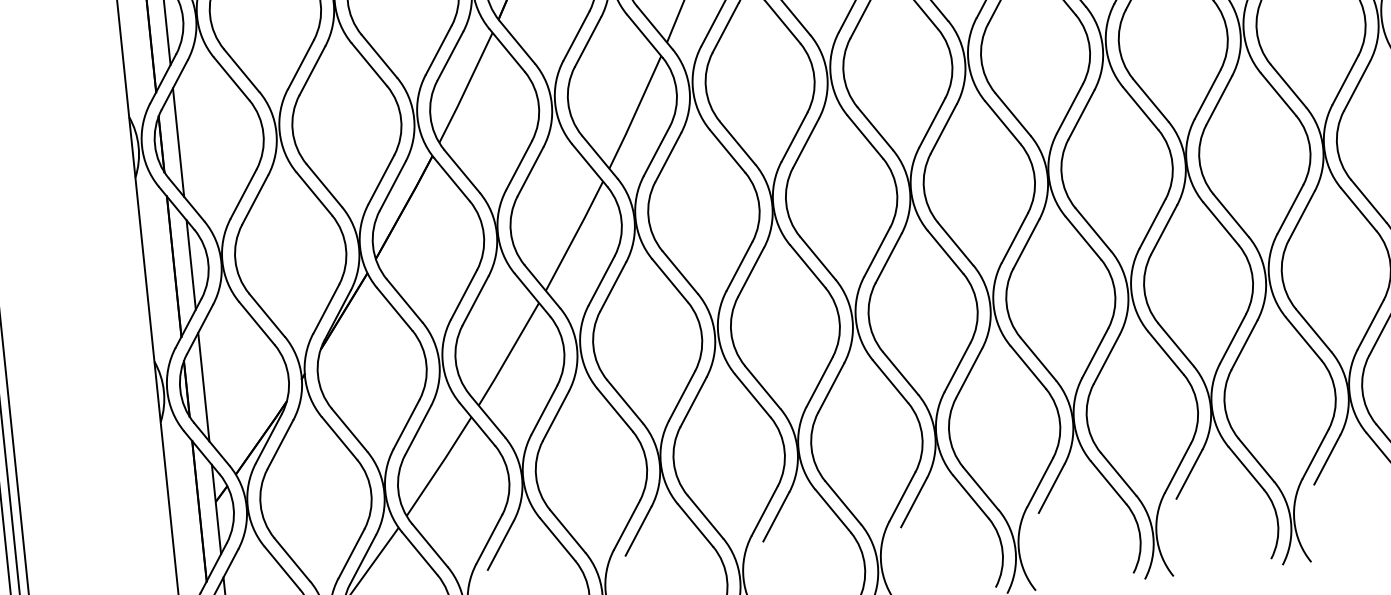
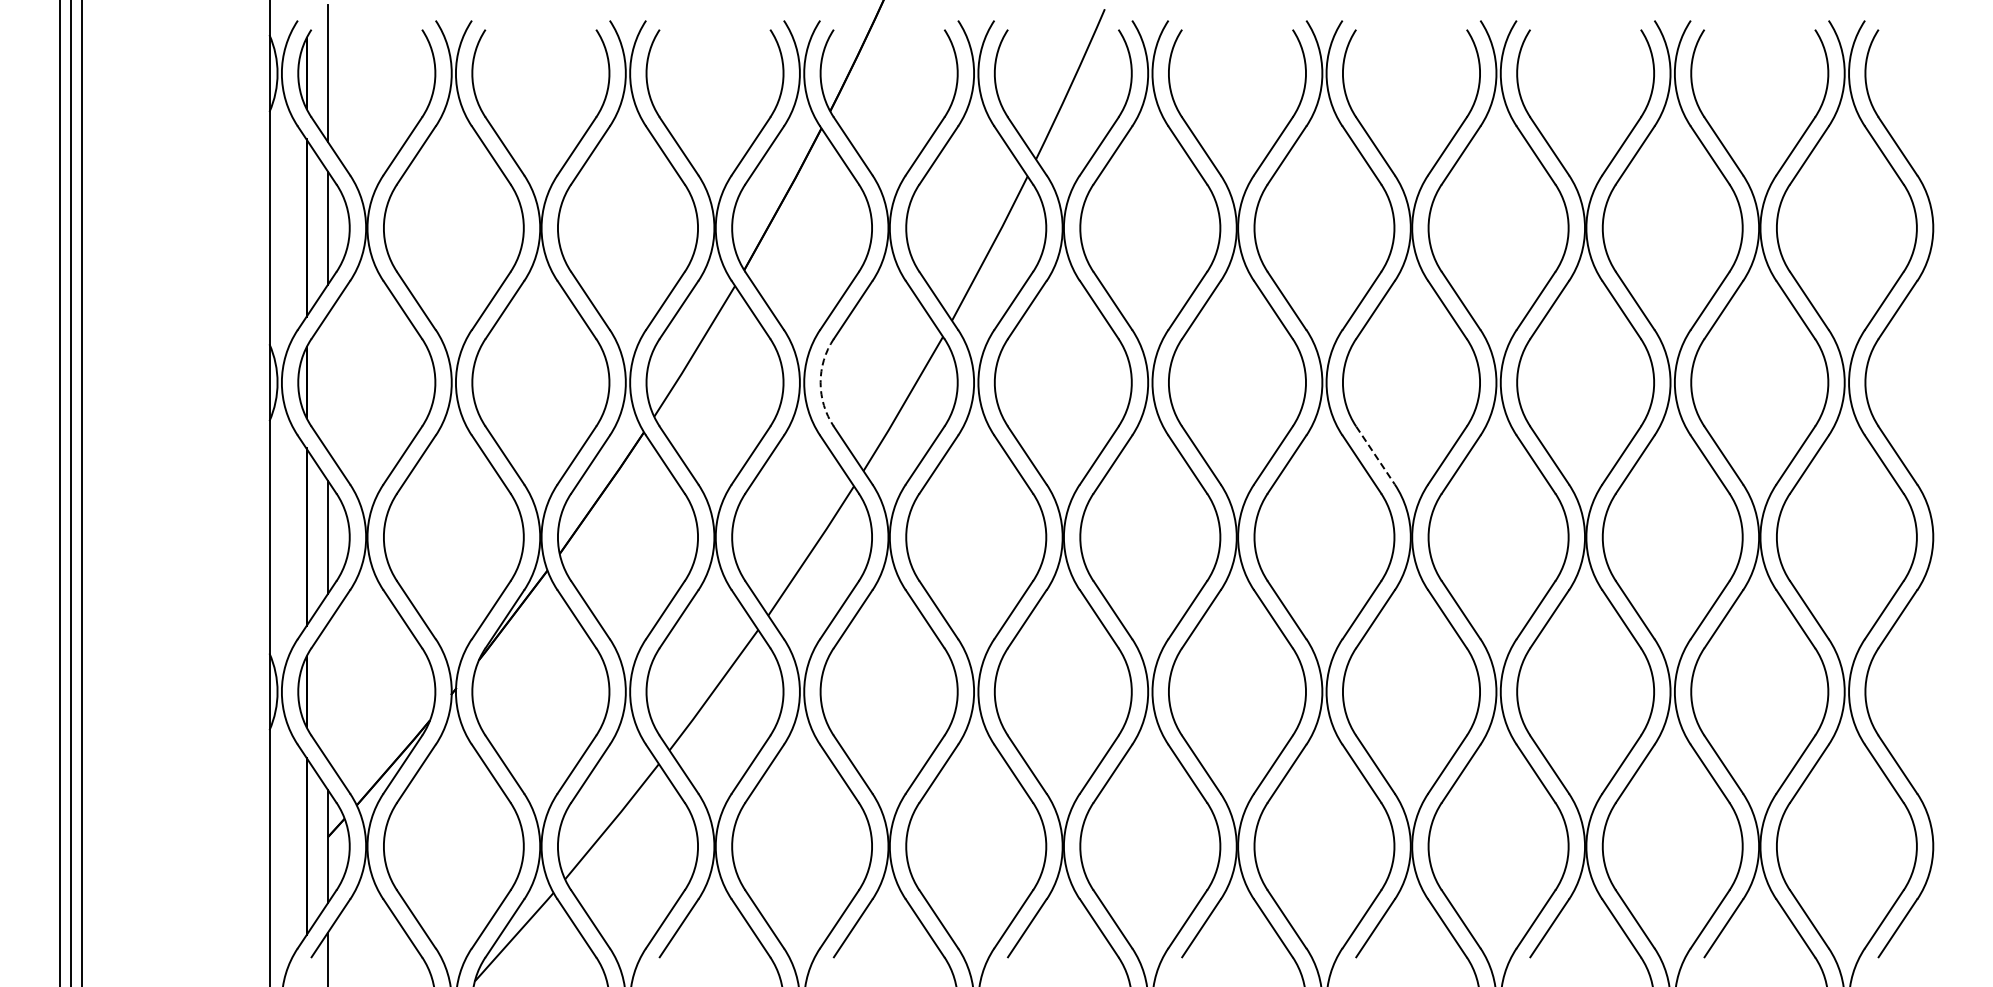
arc: (568, 102) -> (820, 382), solid -> dashed
line: (1013, 114) -> (1375, 455), solid -> dashed
line: (178, 142) -> (328, 382), removed
line: (204, 386) -> (328, 691), removed

